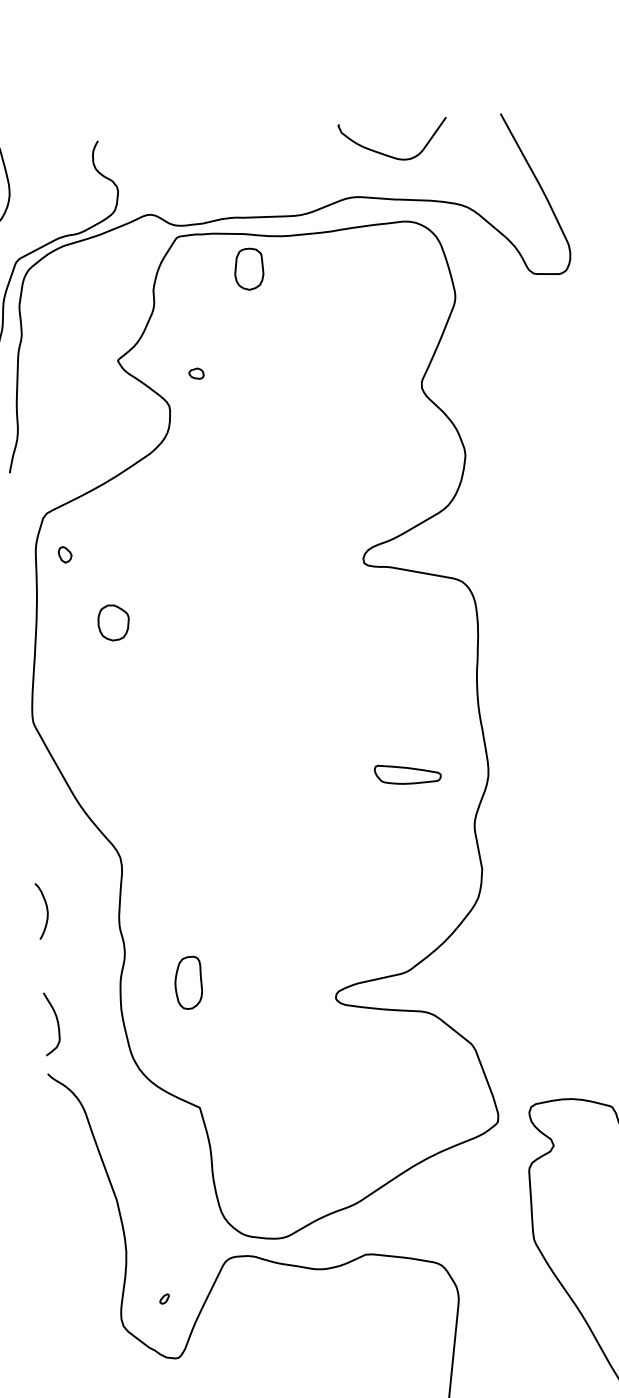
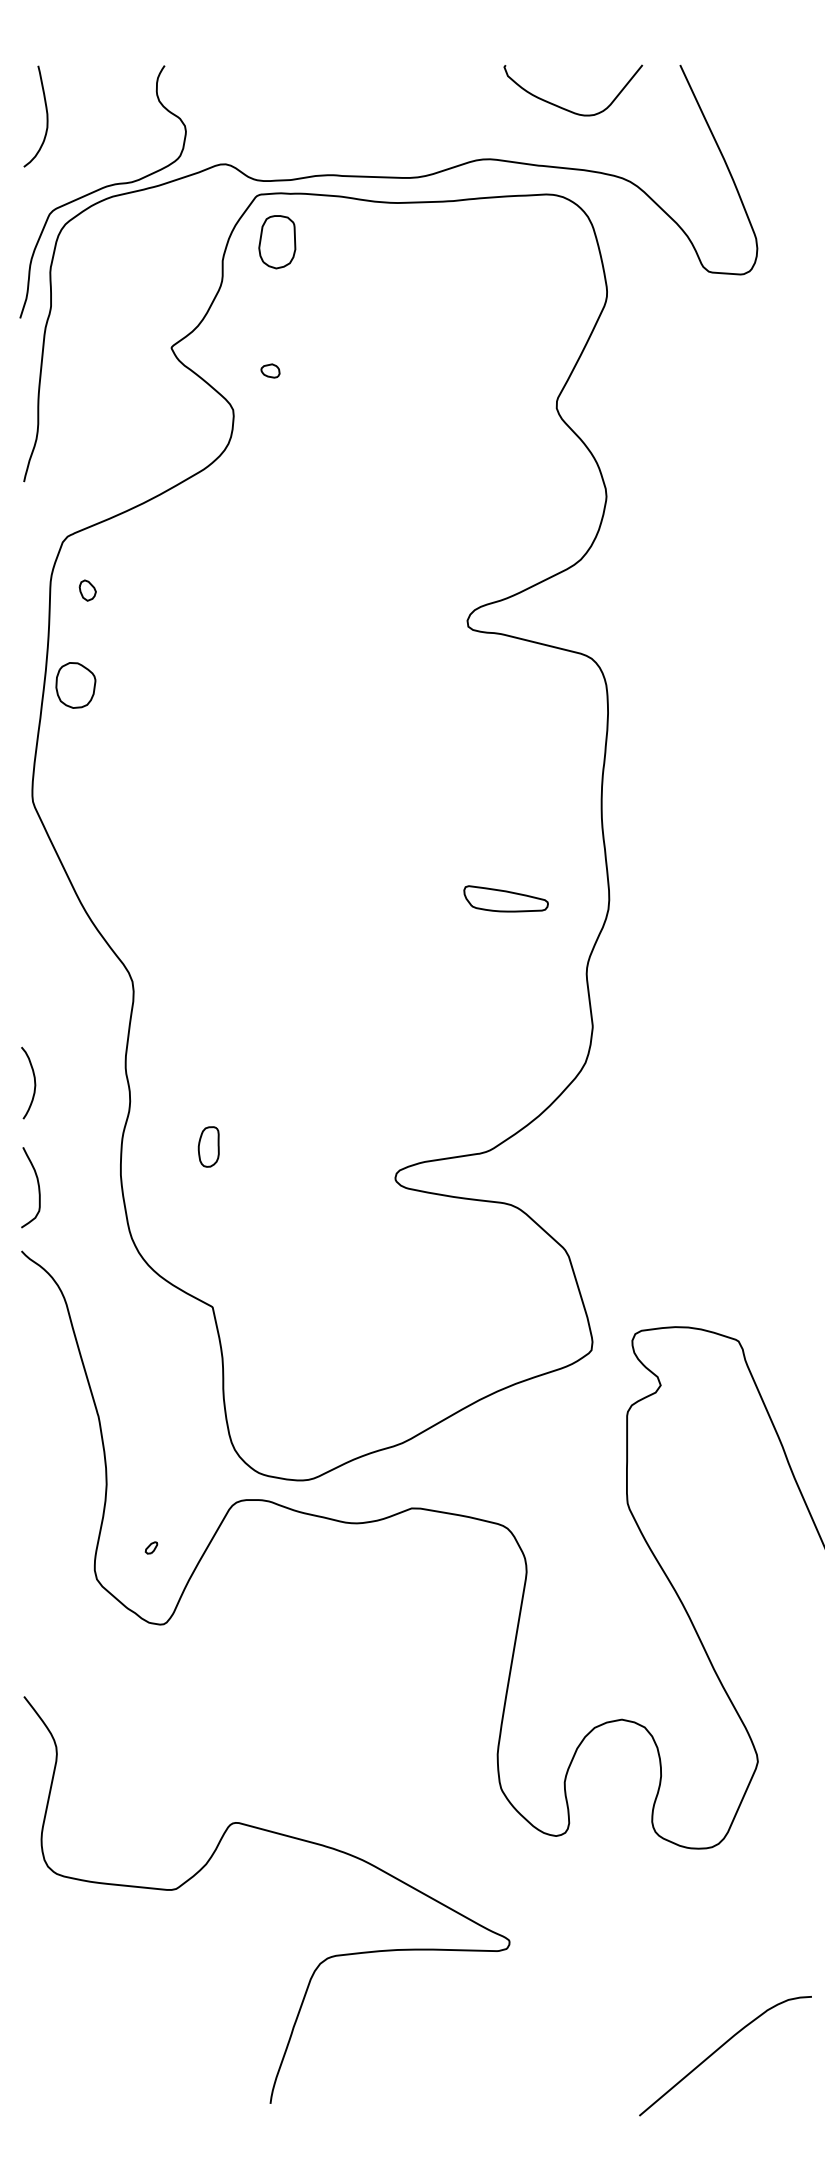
curve: (390, 155) -> (568, 109), moved
part: (249, 269) -> (277, 242), moved
part: (113, 622) -> (75, 685), moved
curve: (47, 910) -> (34, 1082), moved
part: (188, 982) -> (208, 1146), size x0.6

